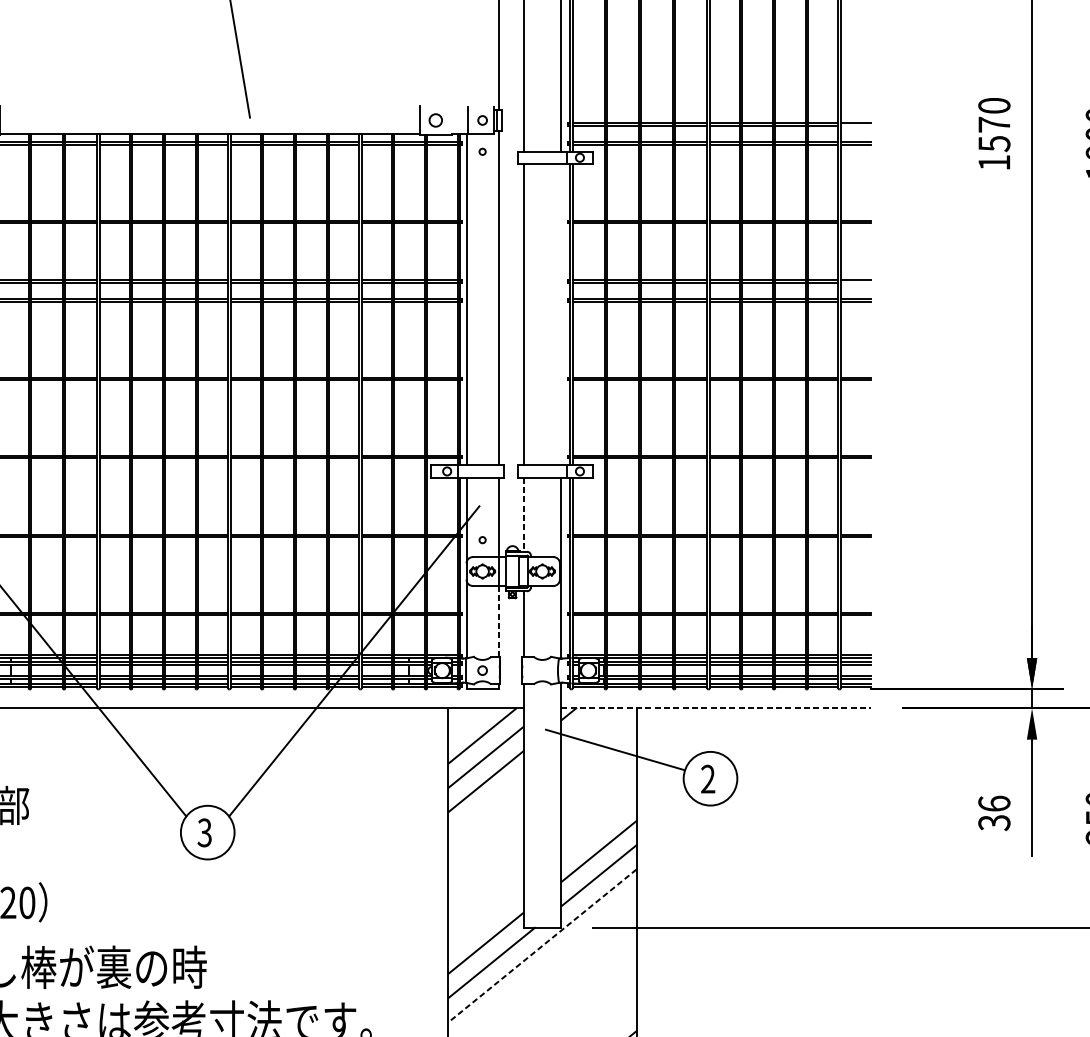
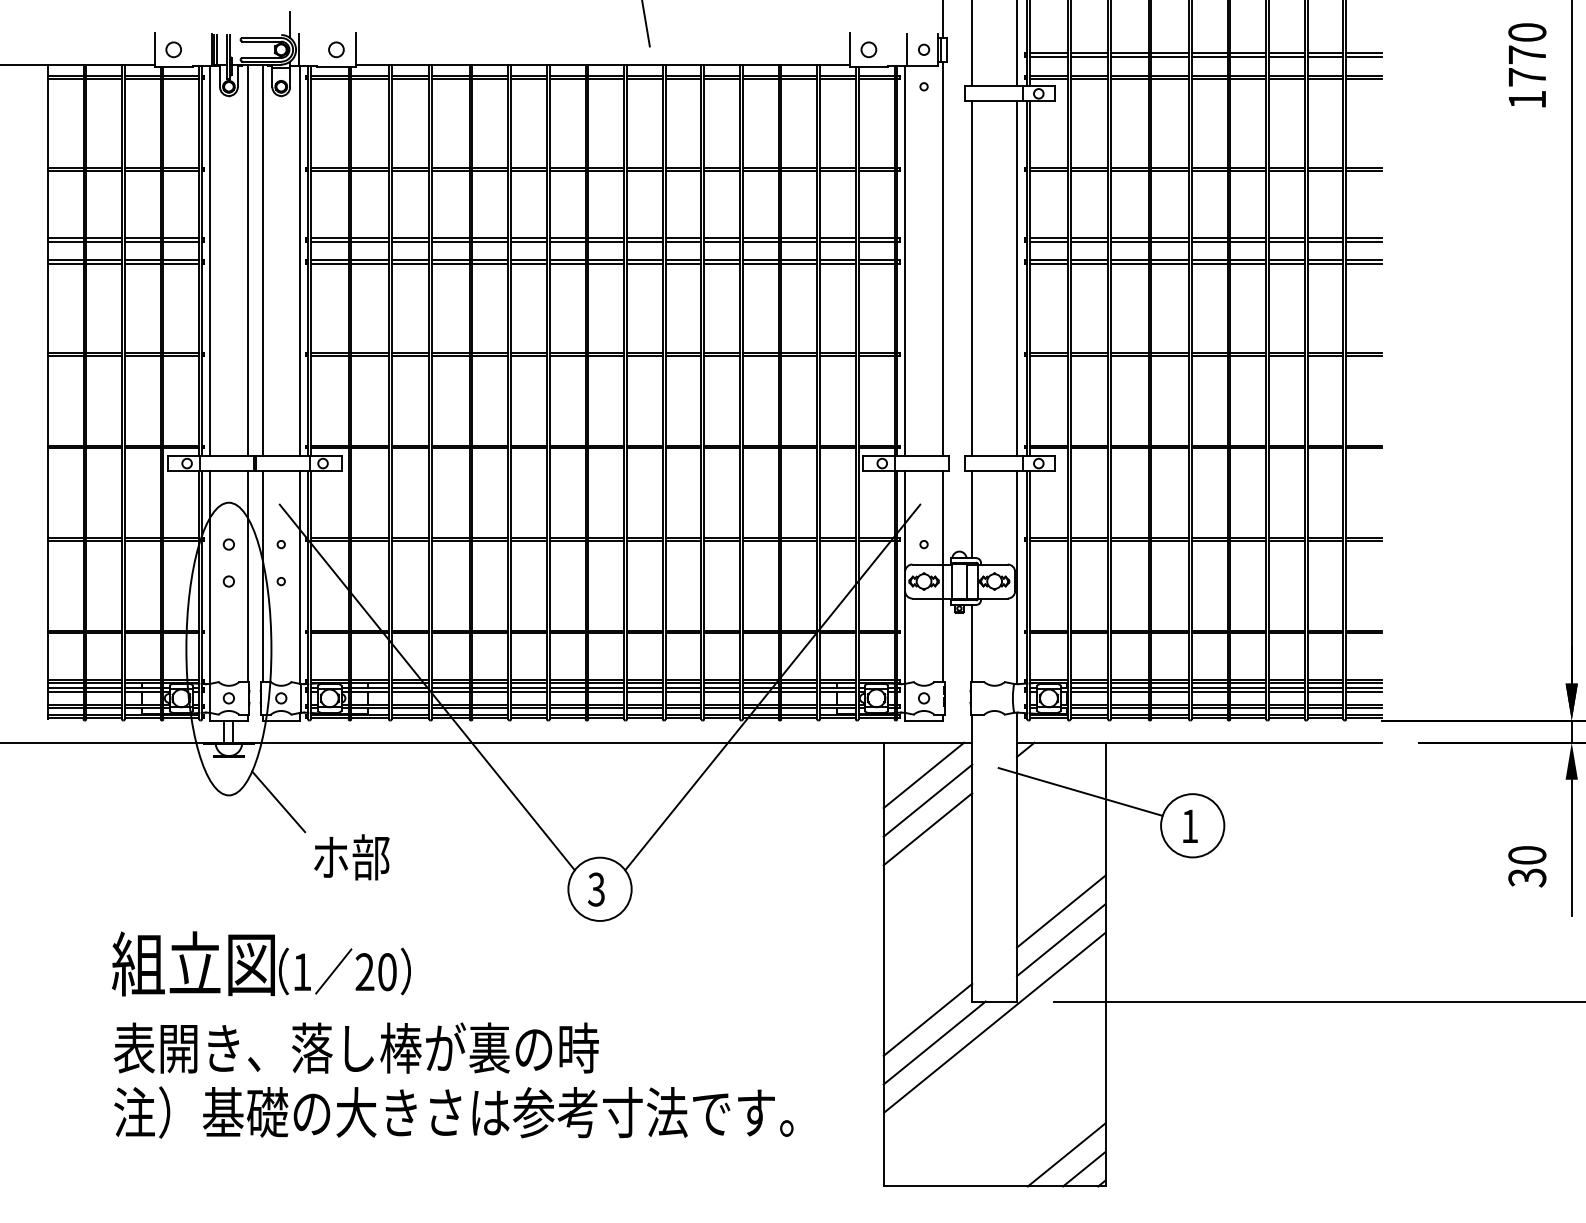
line: (856, 126) -> (1364, 56), added
text: (994, 143) -> (1527, 77), 1570 -> 1770
line: (856, 283) -> (1364, 241), added
line: (561, 314) -> (1016, 278), added
line: (523, 514) -> (972, 514), dashed -> solid
line: (498, 621) -> (942, 640), dashed -> solid
line: (716, 708) -> (1199, 742), dashed -> solid
text: (707, 778) -> (1189, 825), 2 -> 1
text: (994, 803) -> (1527, 854), 36 -> 30
line: (542, 945) -> (994, 1022), dashed -> solid

